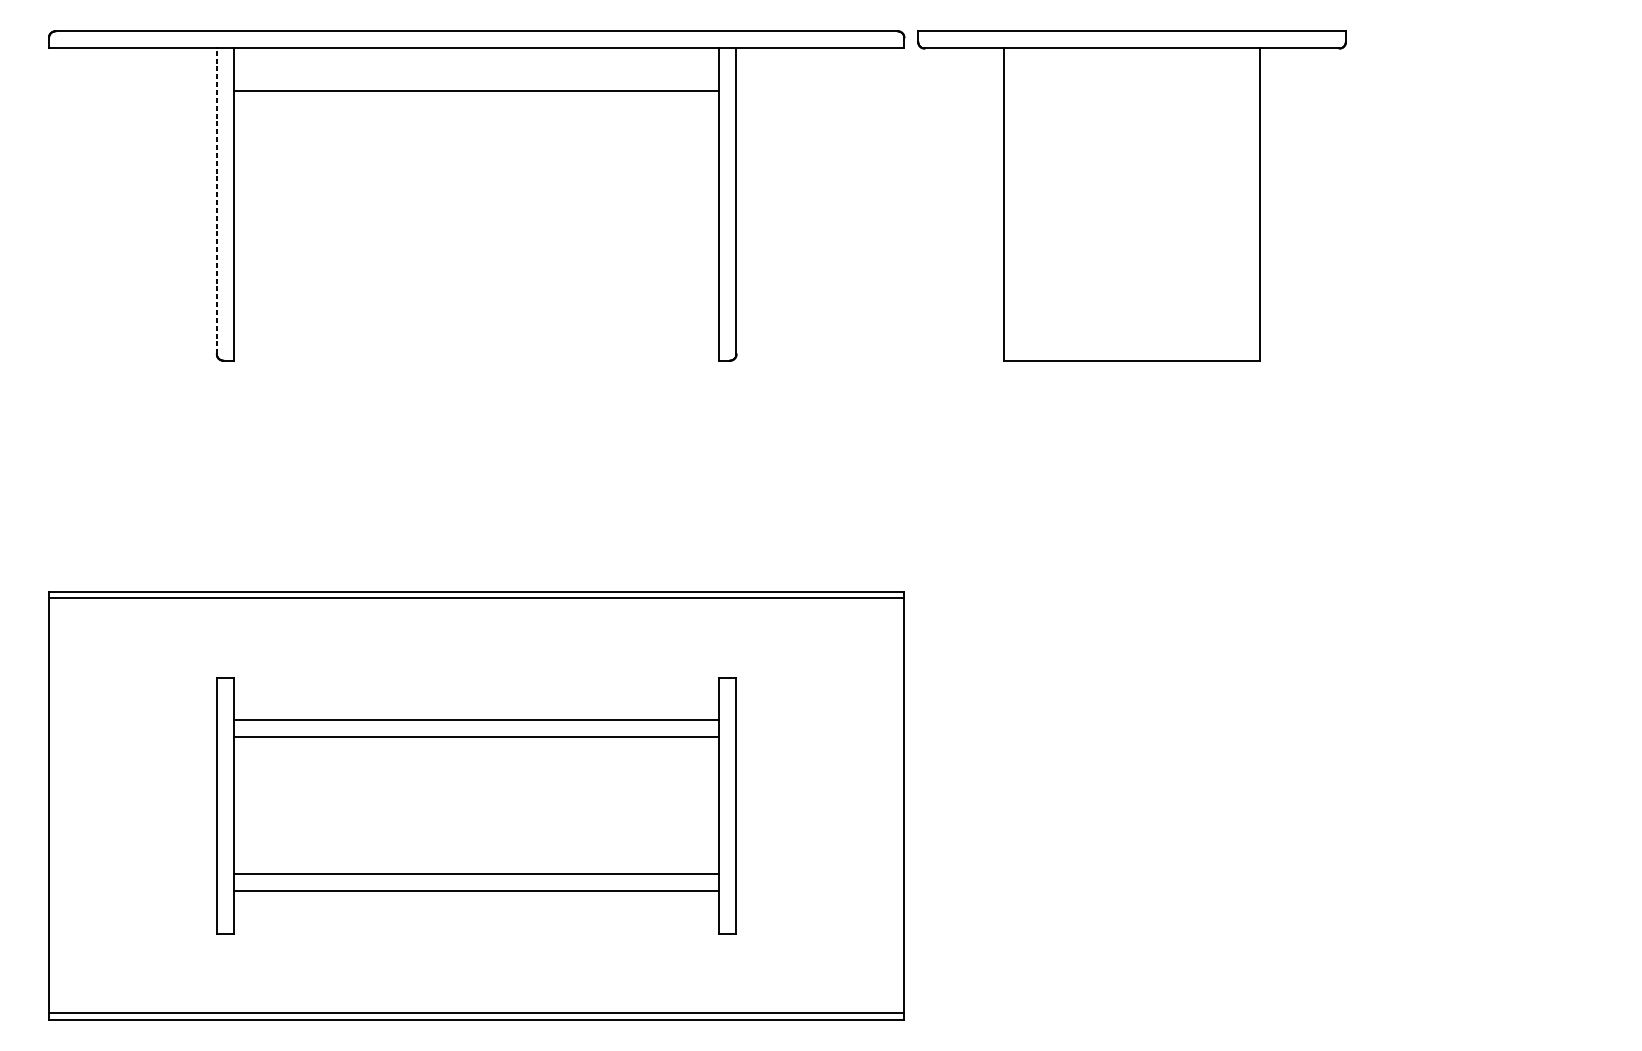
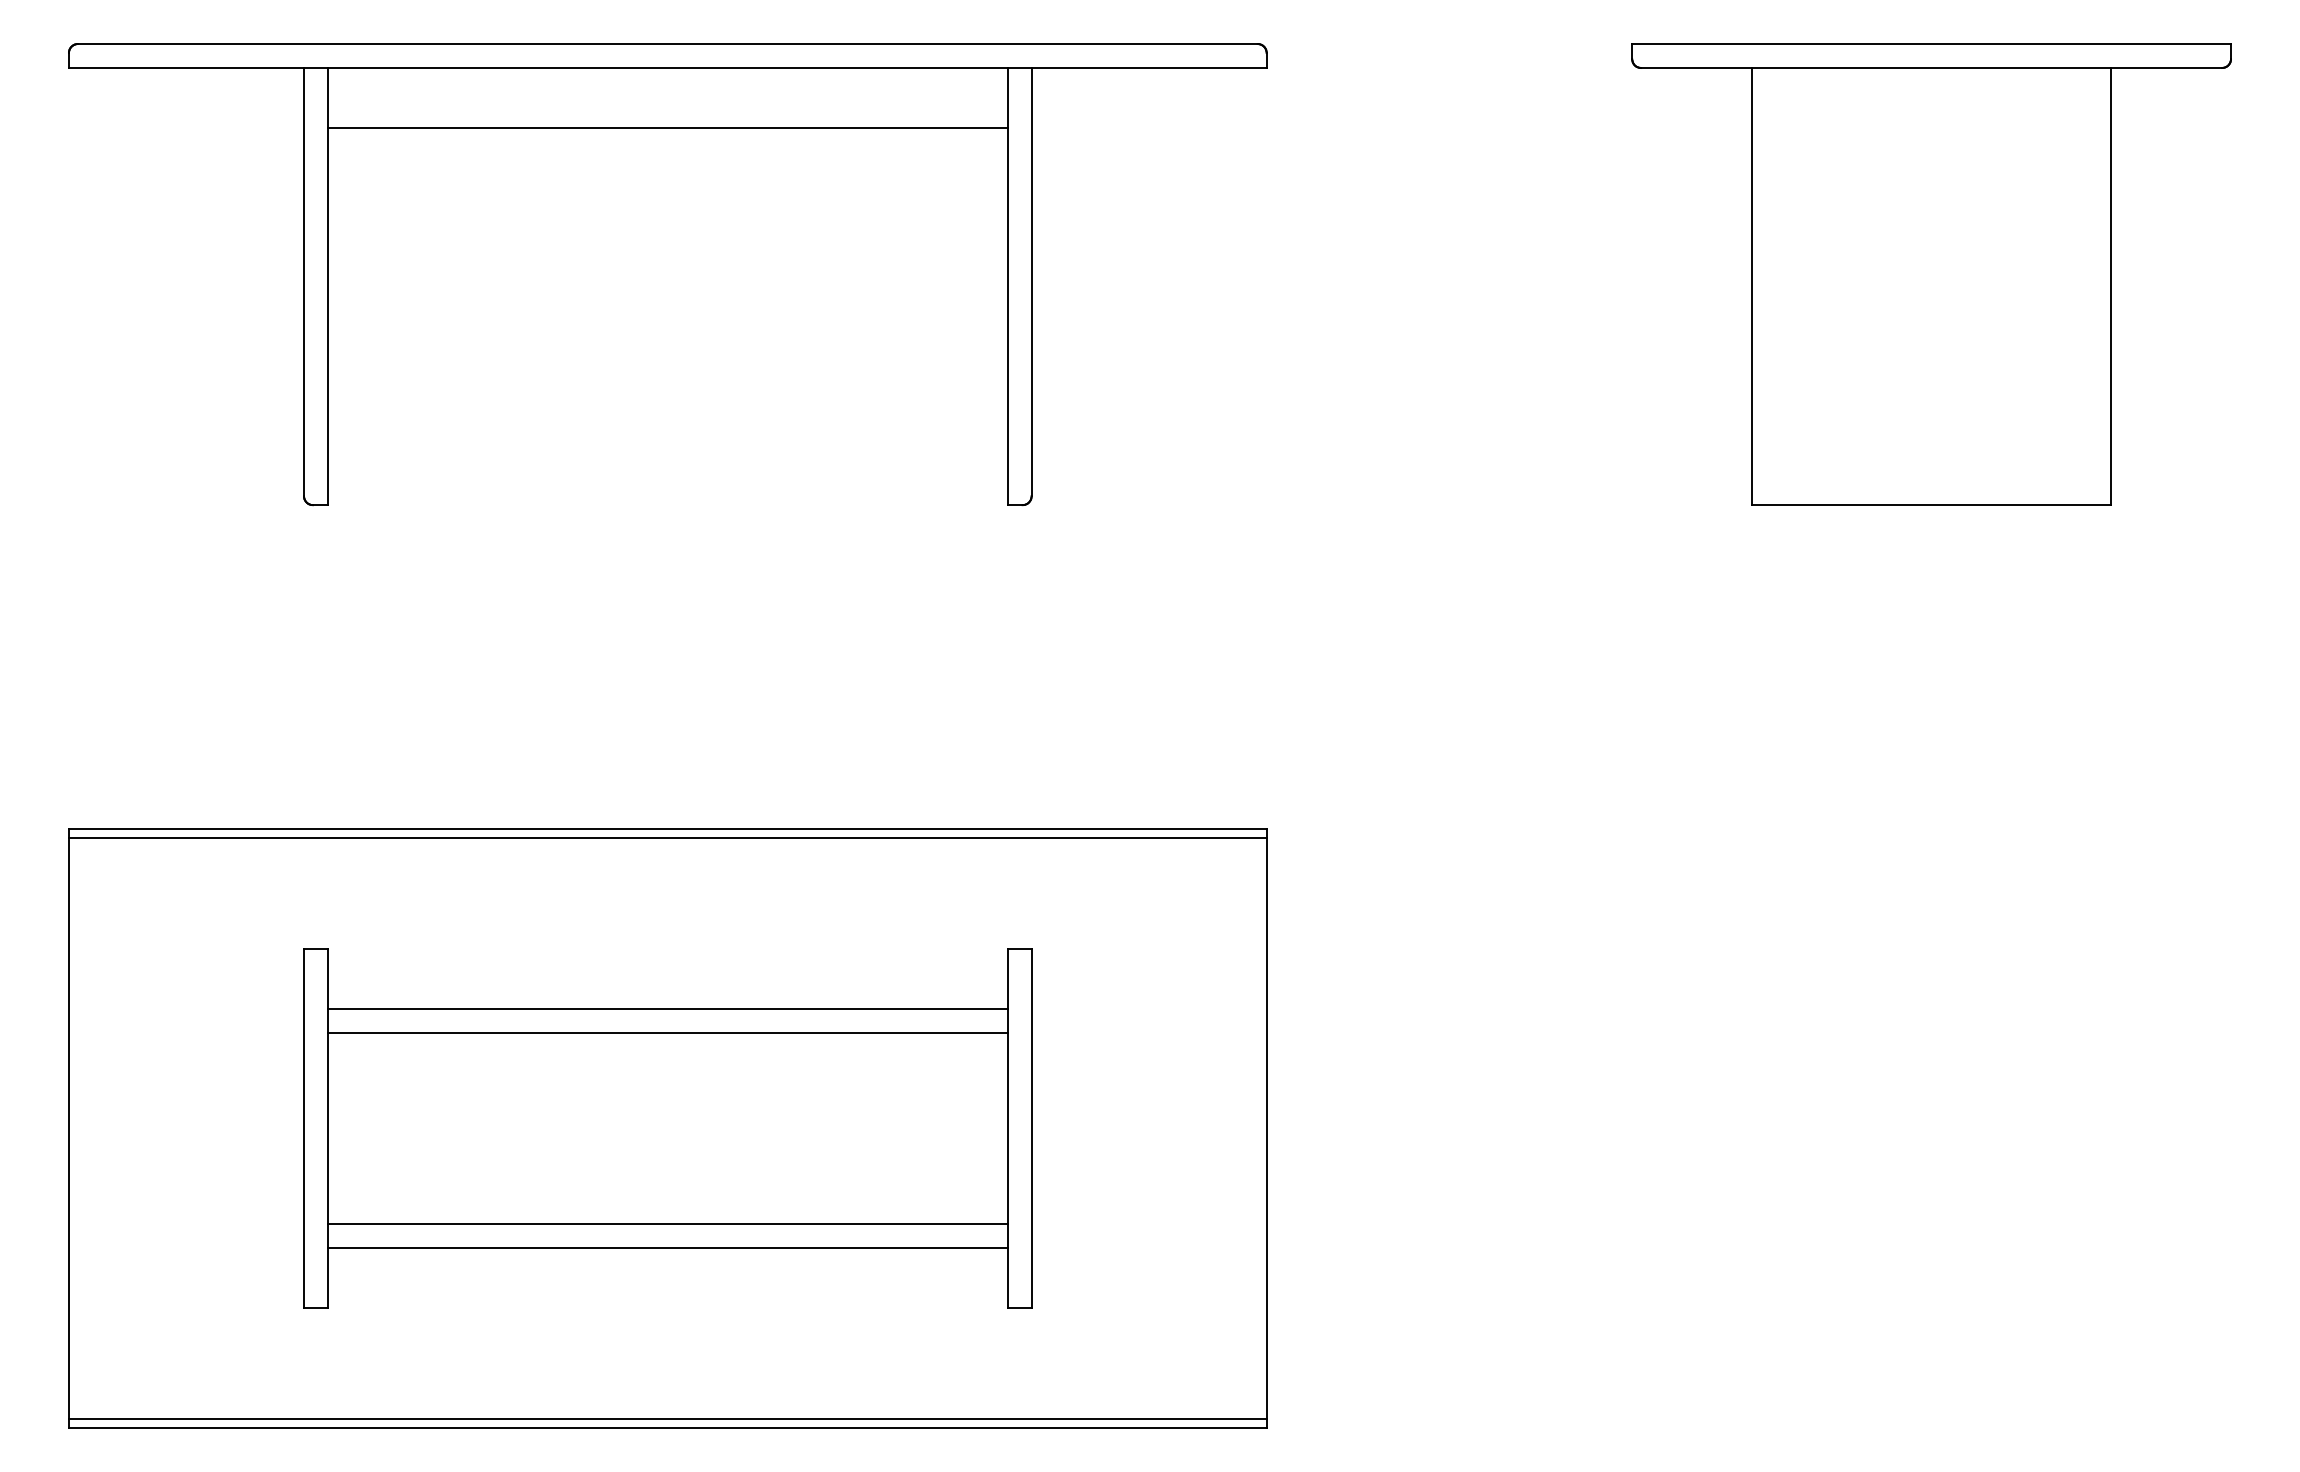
part: (1131, 195) -> (1931, 274), moved
line: (217, 200) -> (304, 281), dashed -> solid

